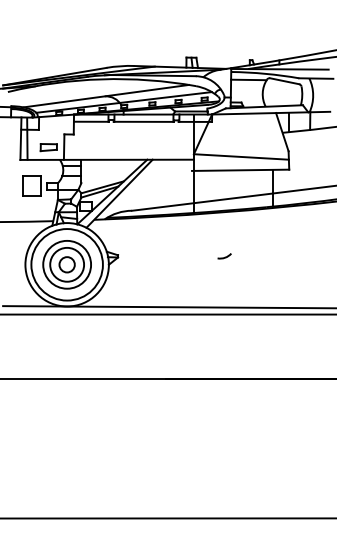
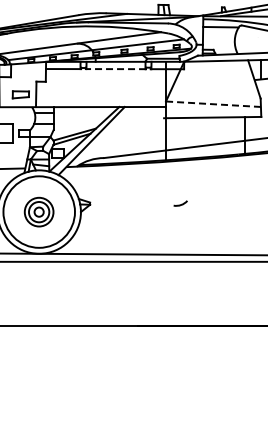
line: (143, 121) -> (115, 68), solid -> dashed
line: (241, 156) -> (213, 103), solid -> dashed
arc: (225, 256) -> (181, 203), moved
part: (66, 264) -> (38, 211), size x0.6

